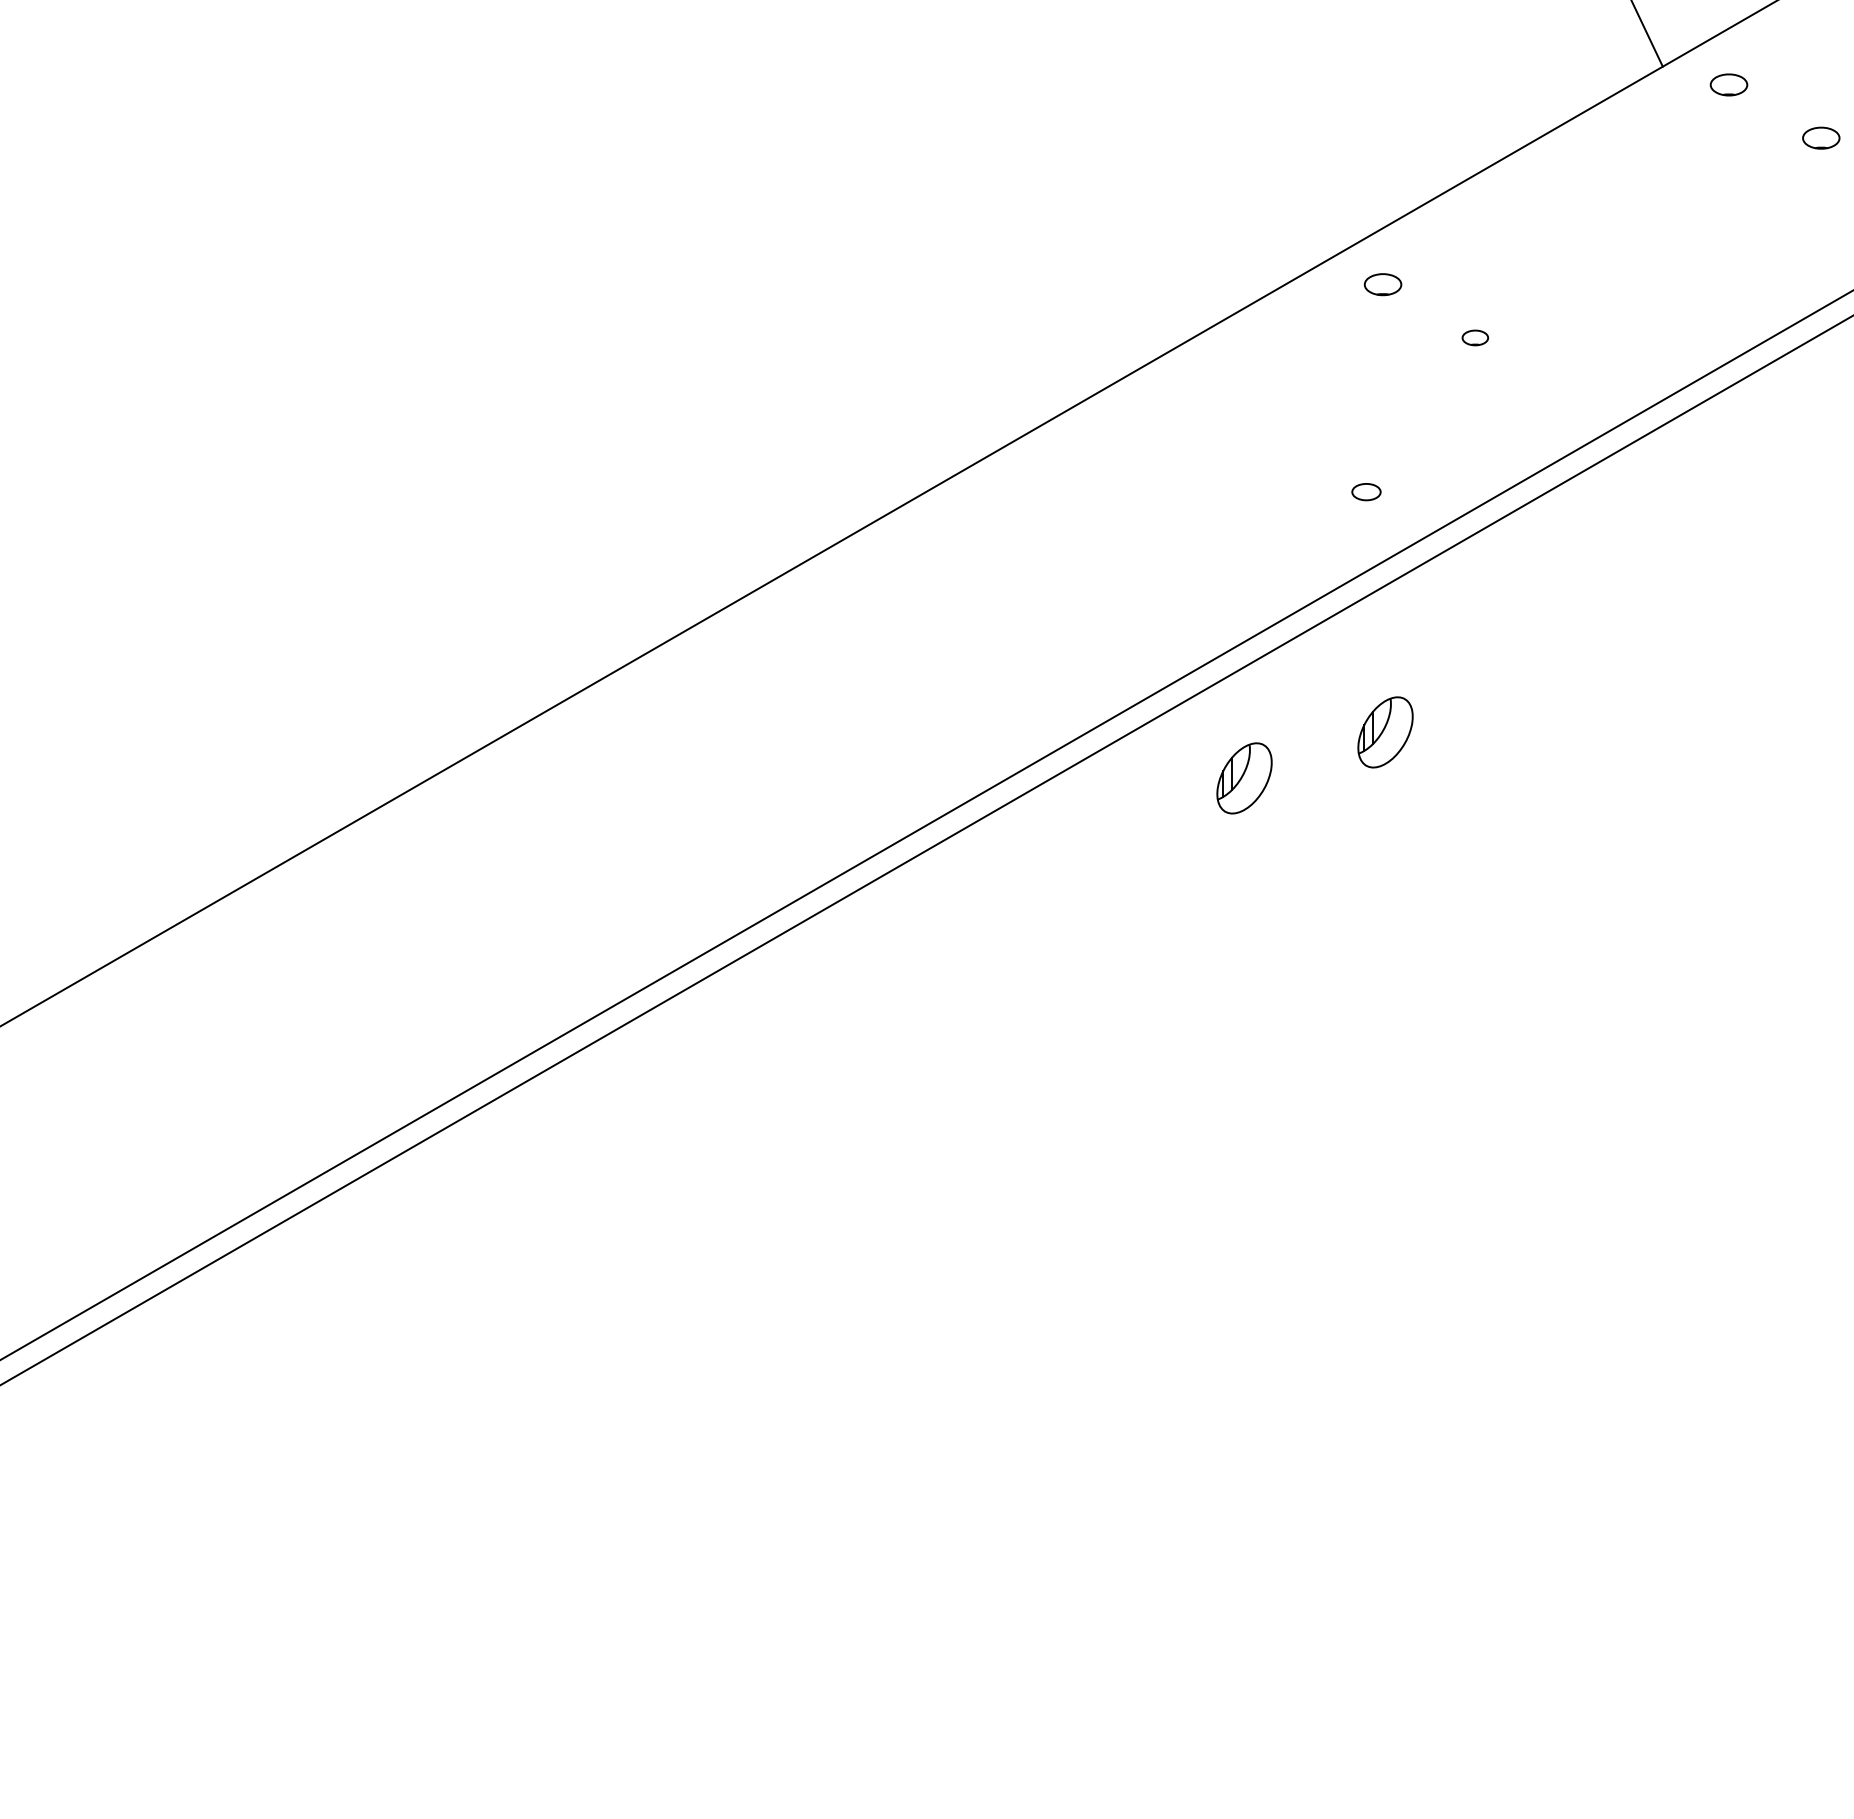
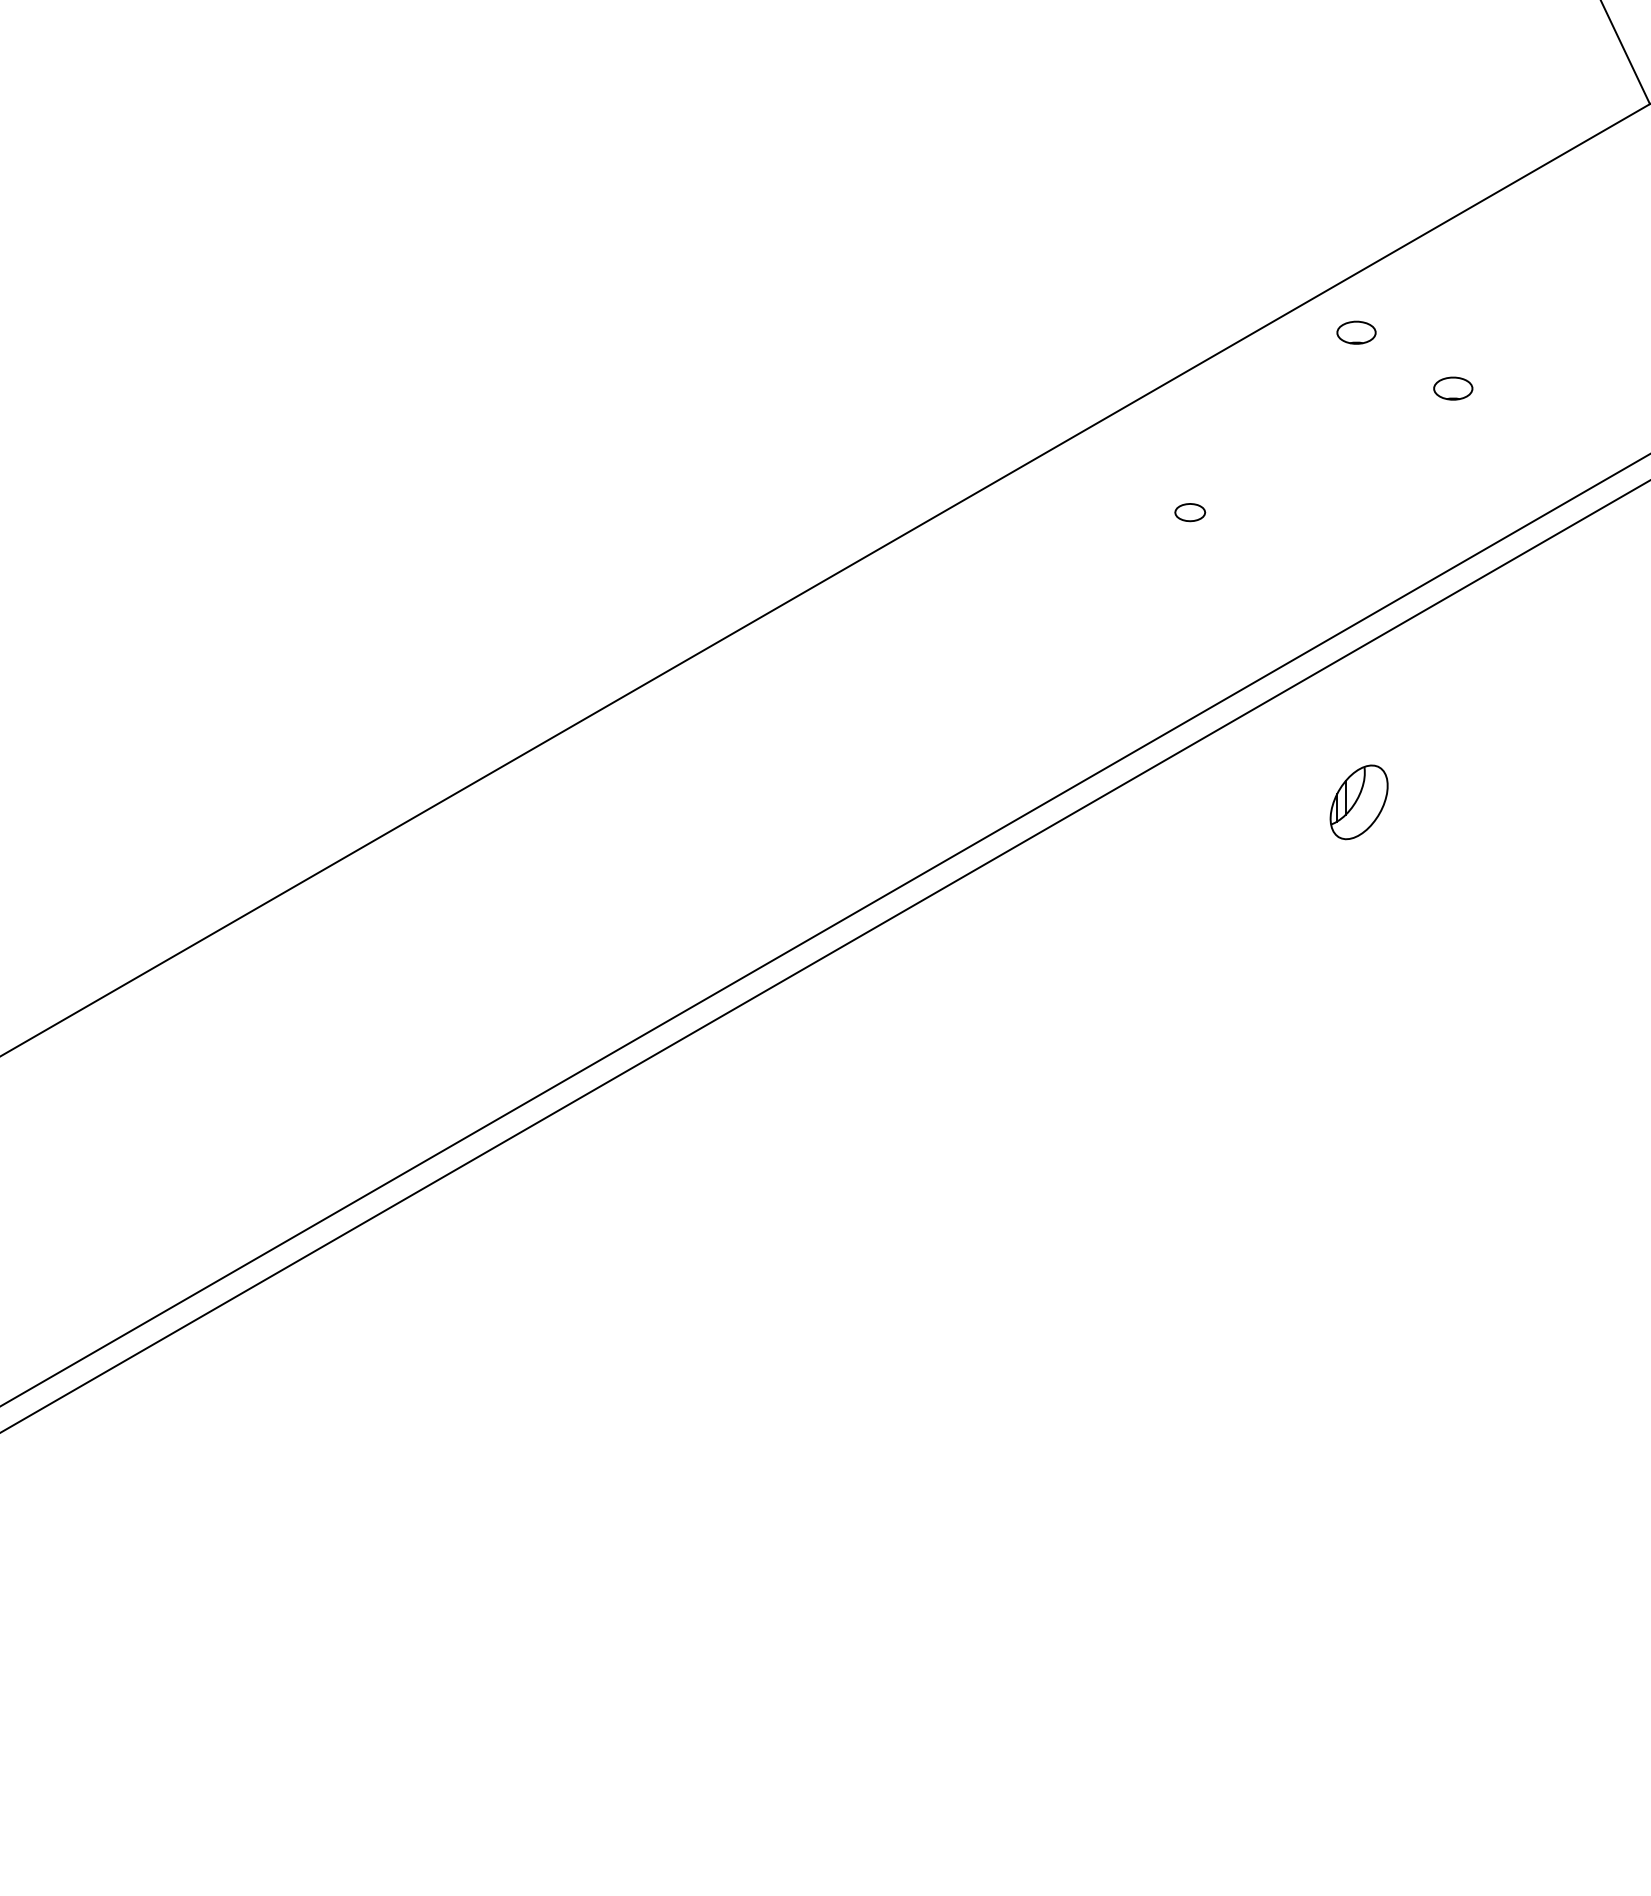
part: (1475, 337) -> (1453, 388), size x1.43
part: (1366, 492) -> (1190, 512), moved
part: (1244, 778) -> (1211, 850), removed

